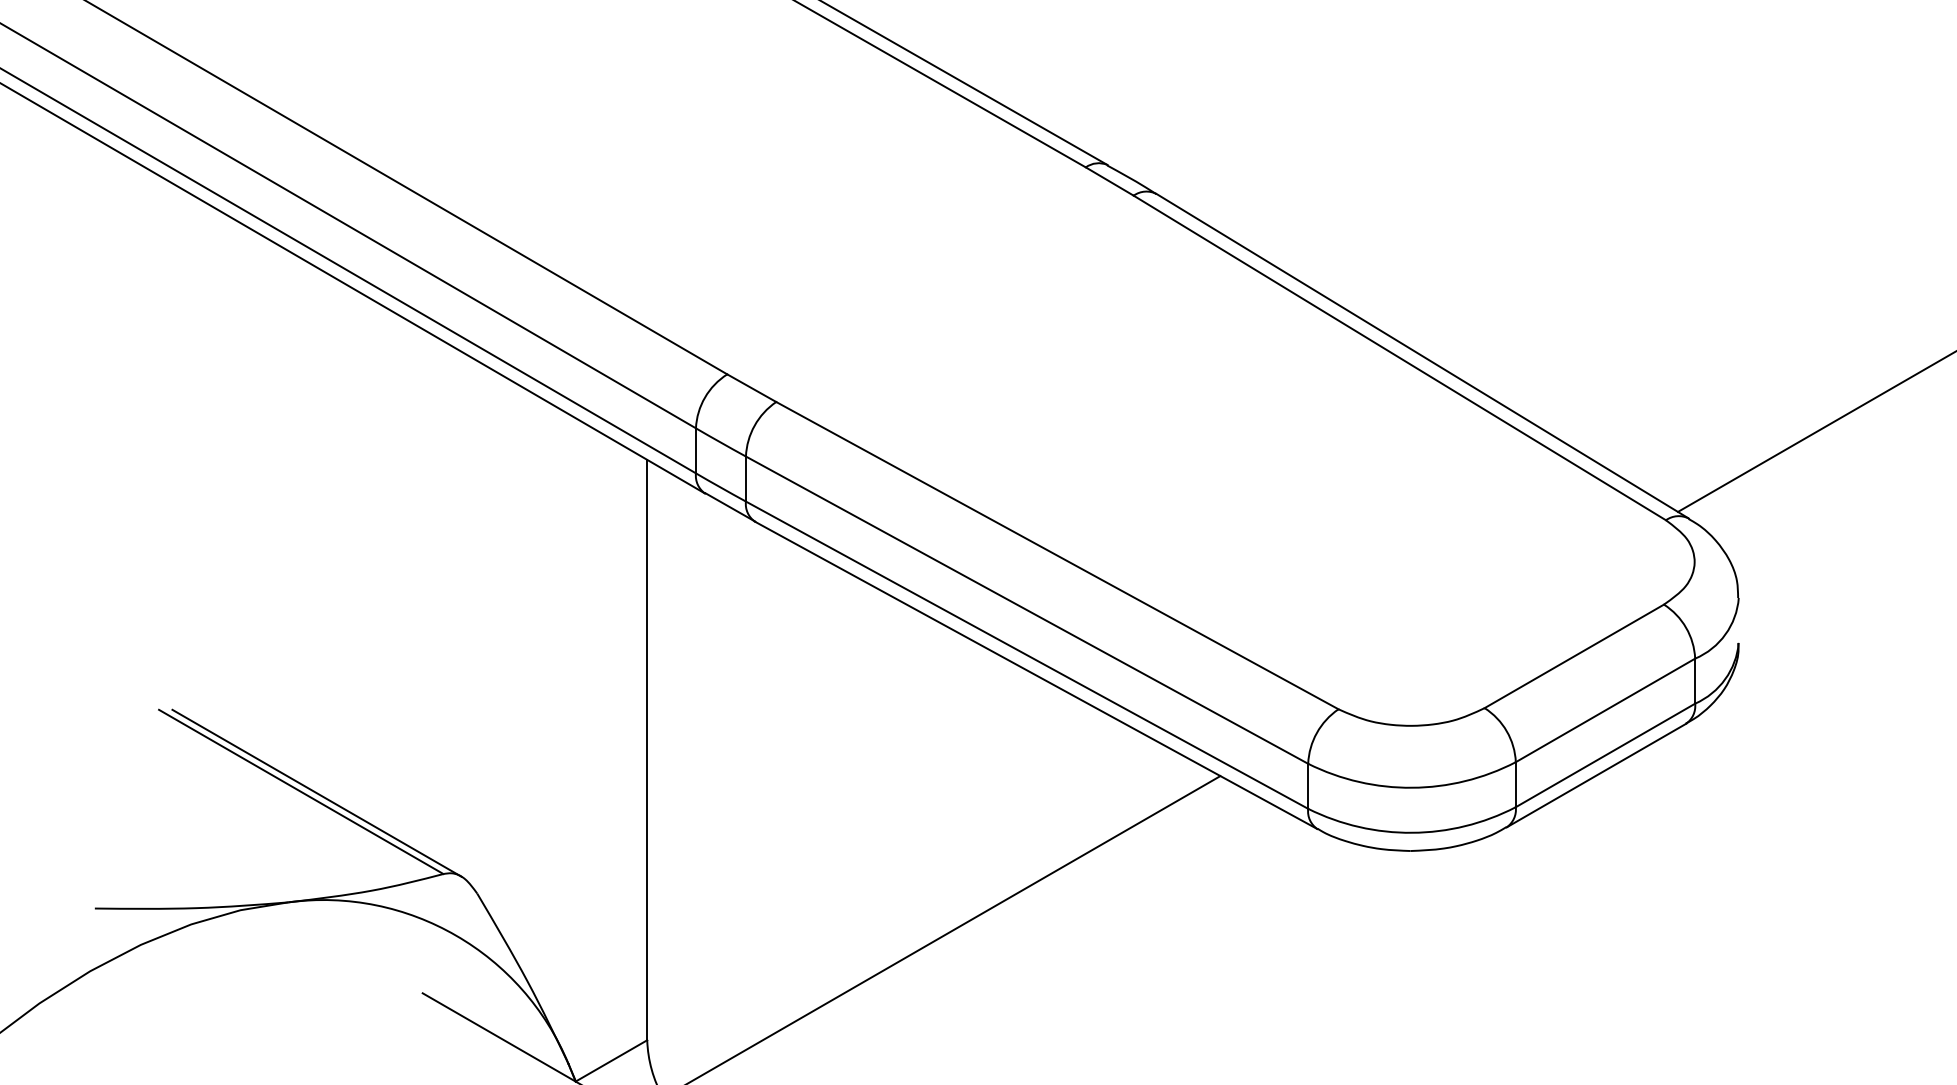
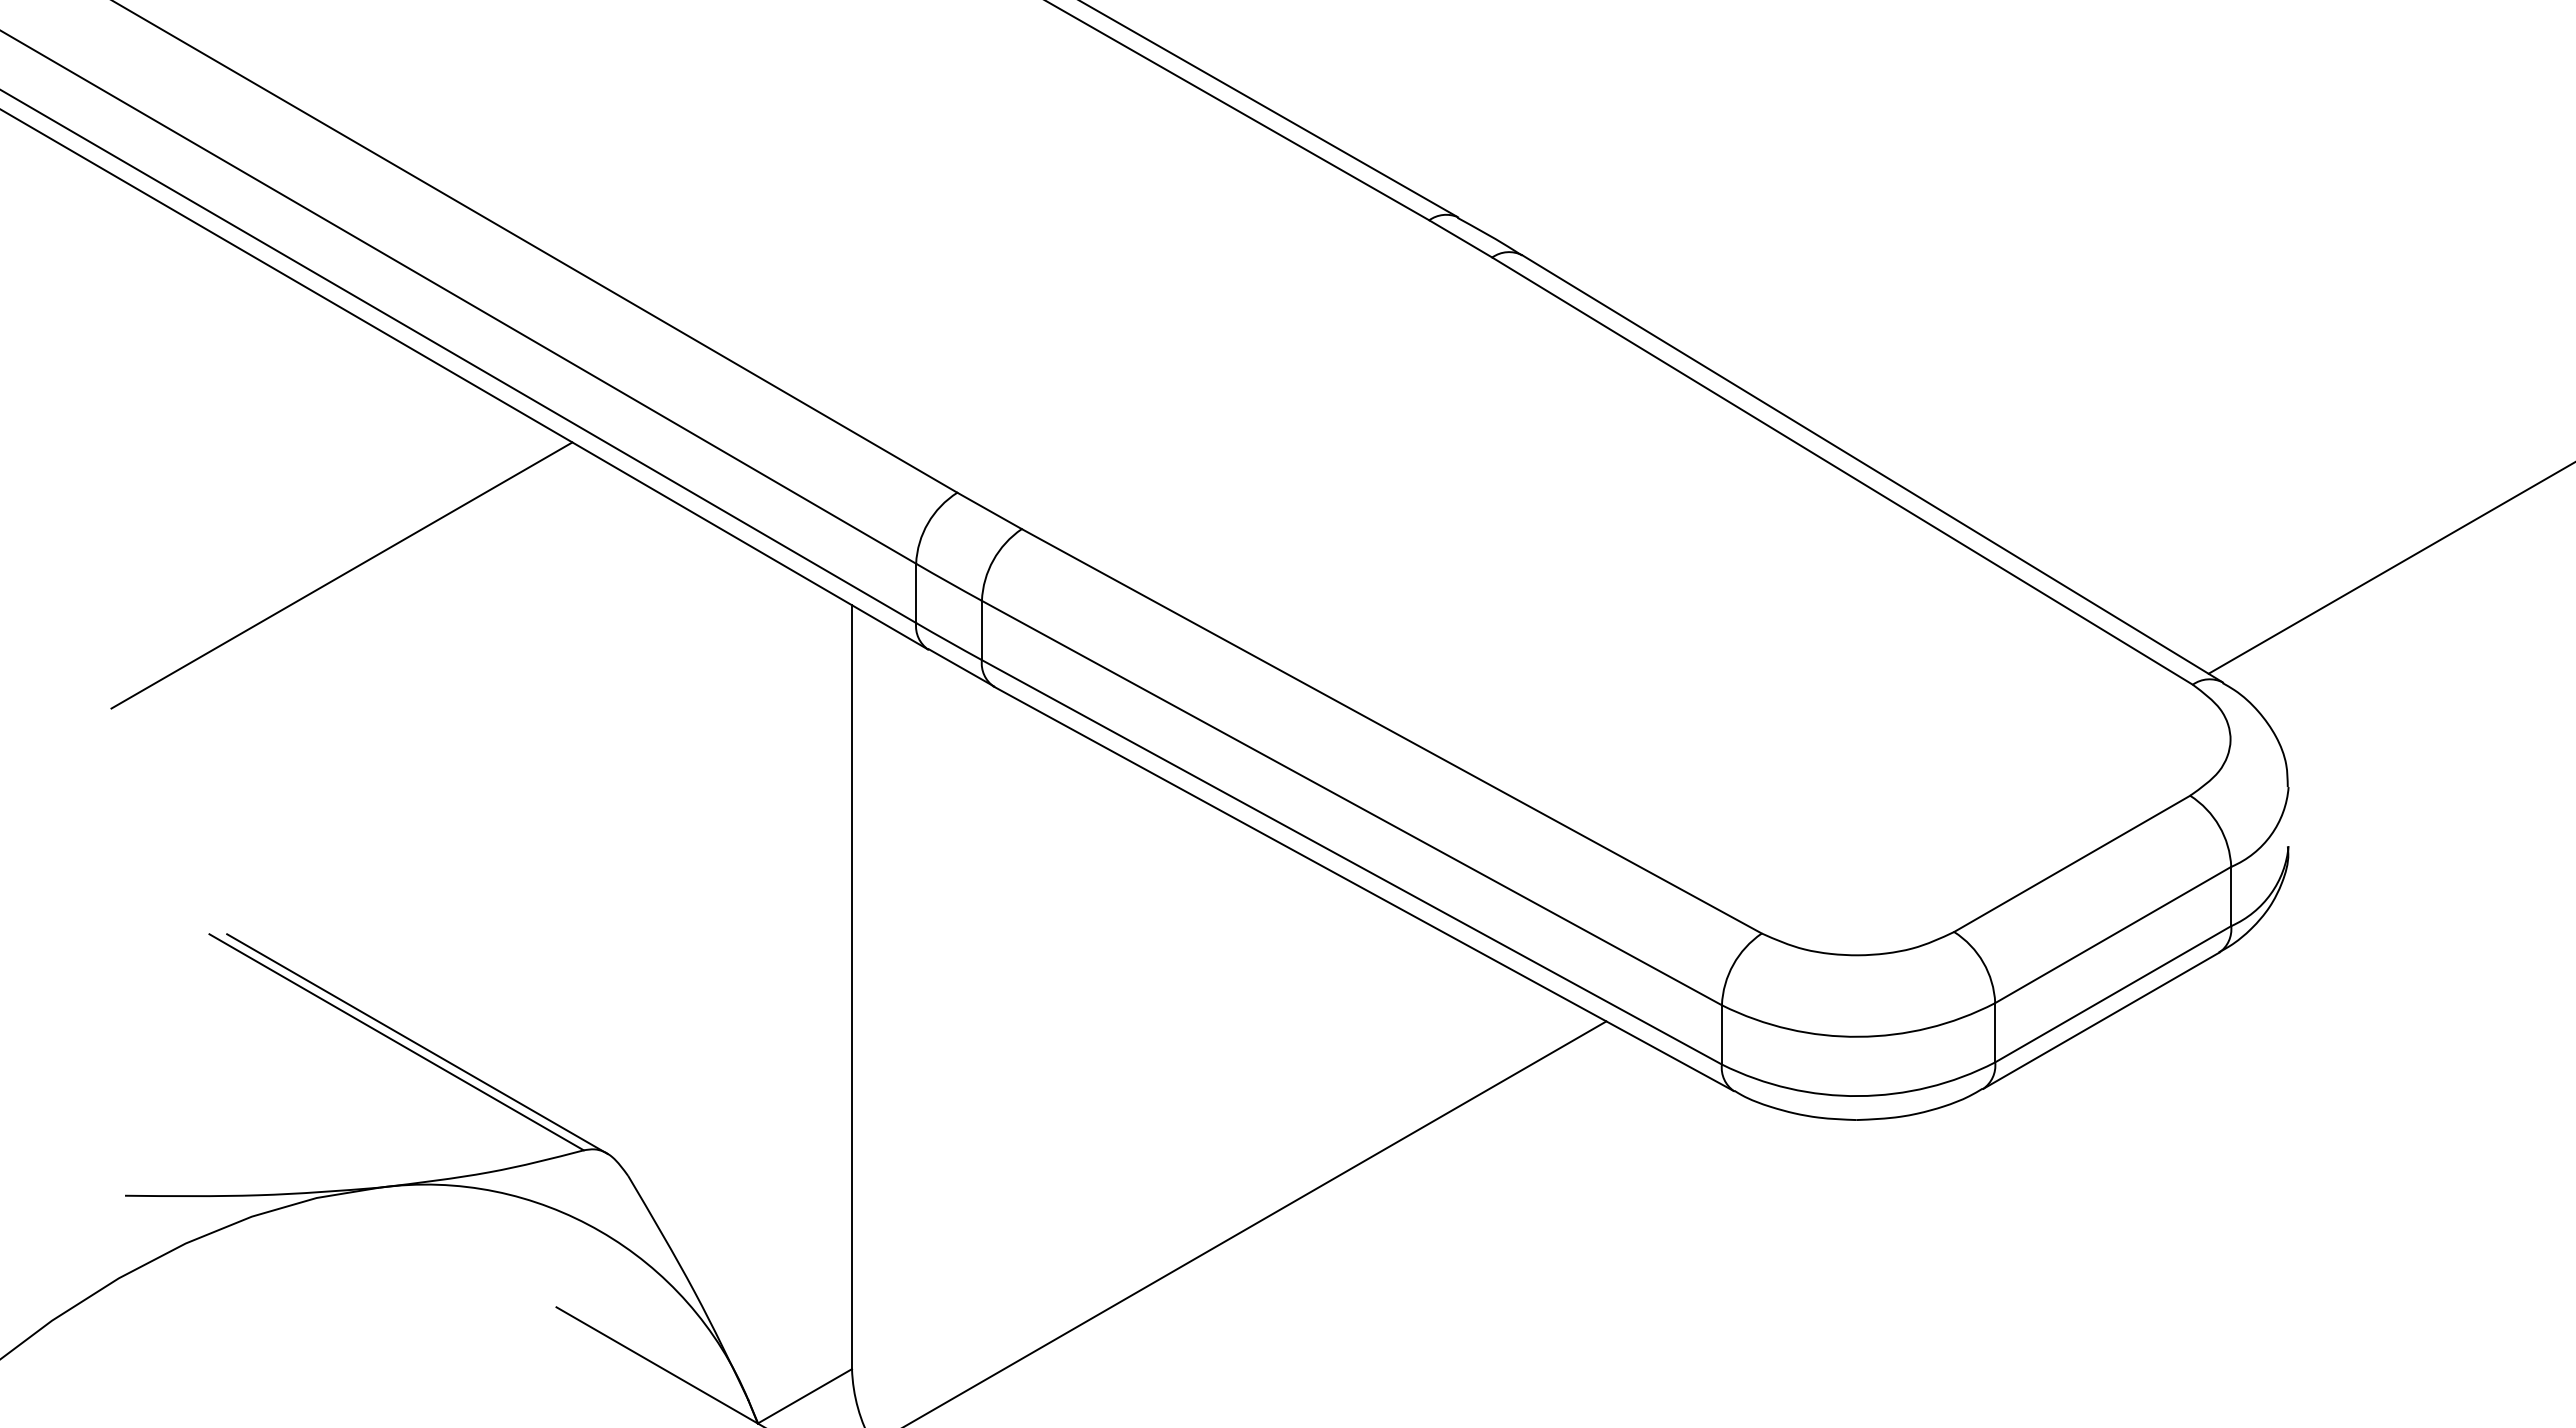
line: (259, 437) -> (341, 575), added

